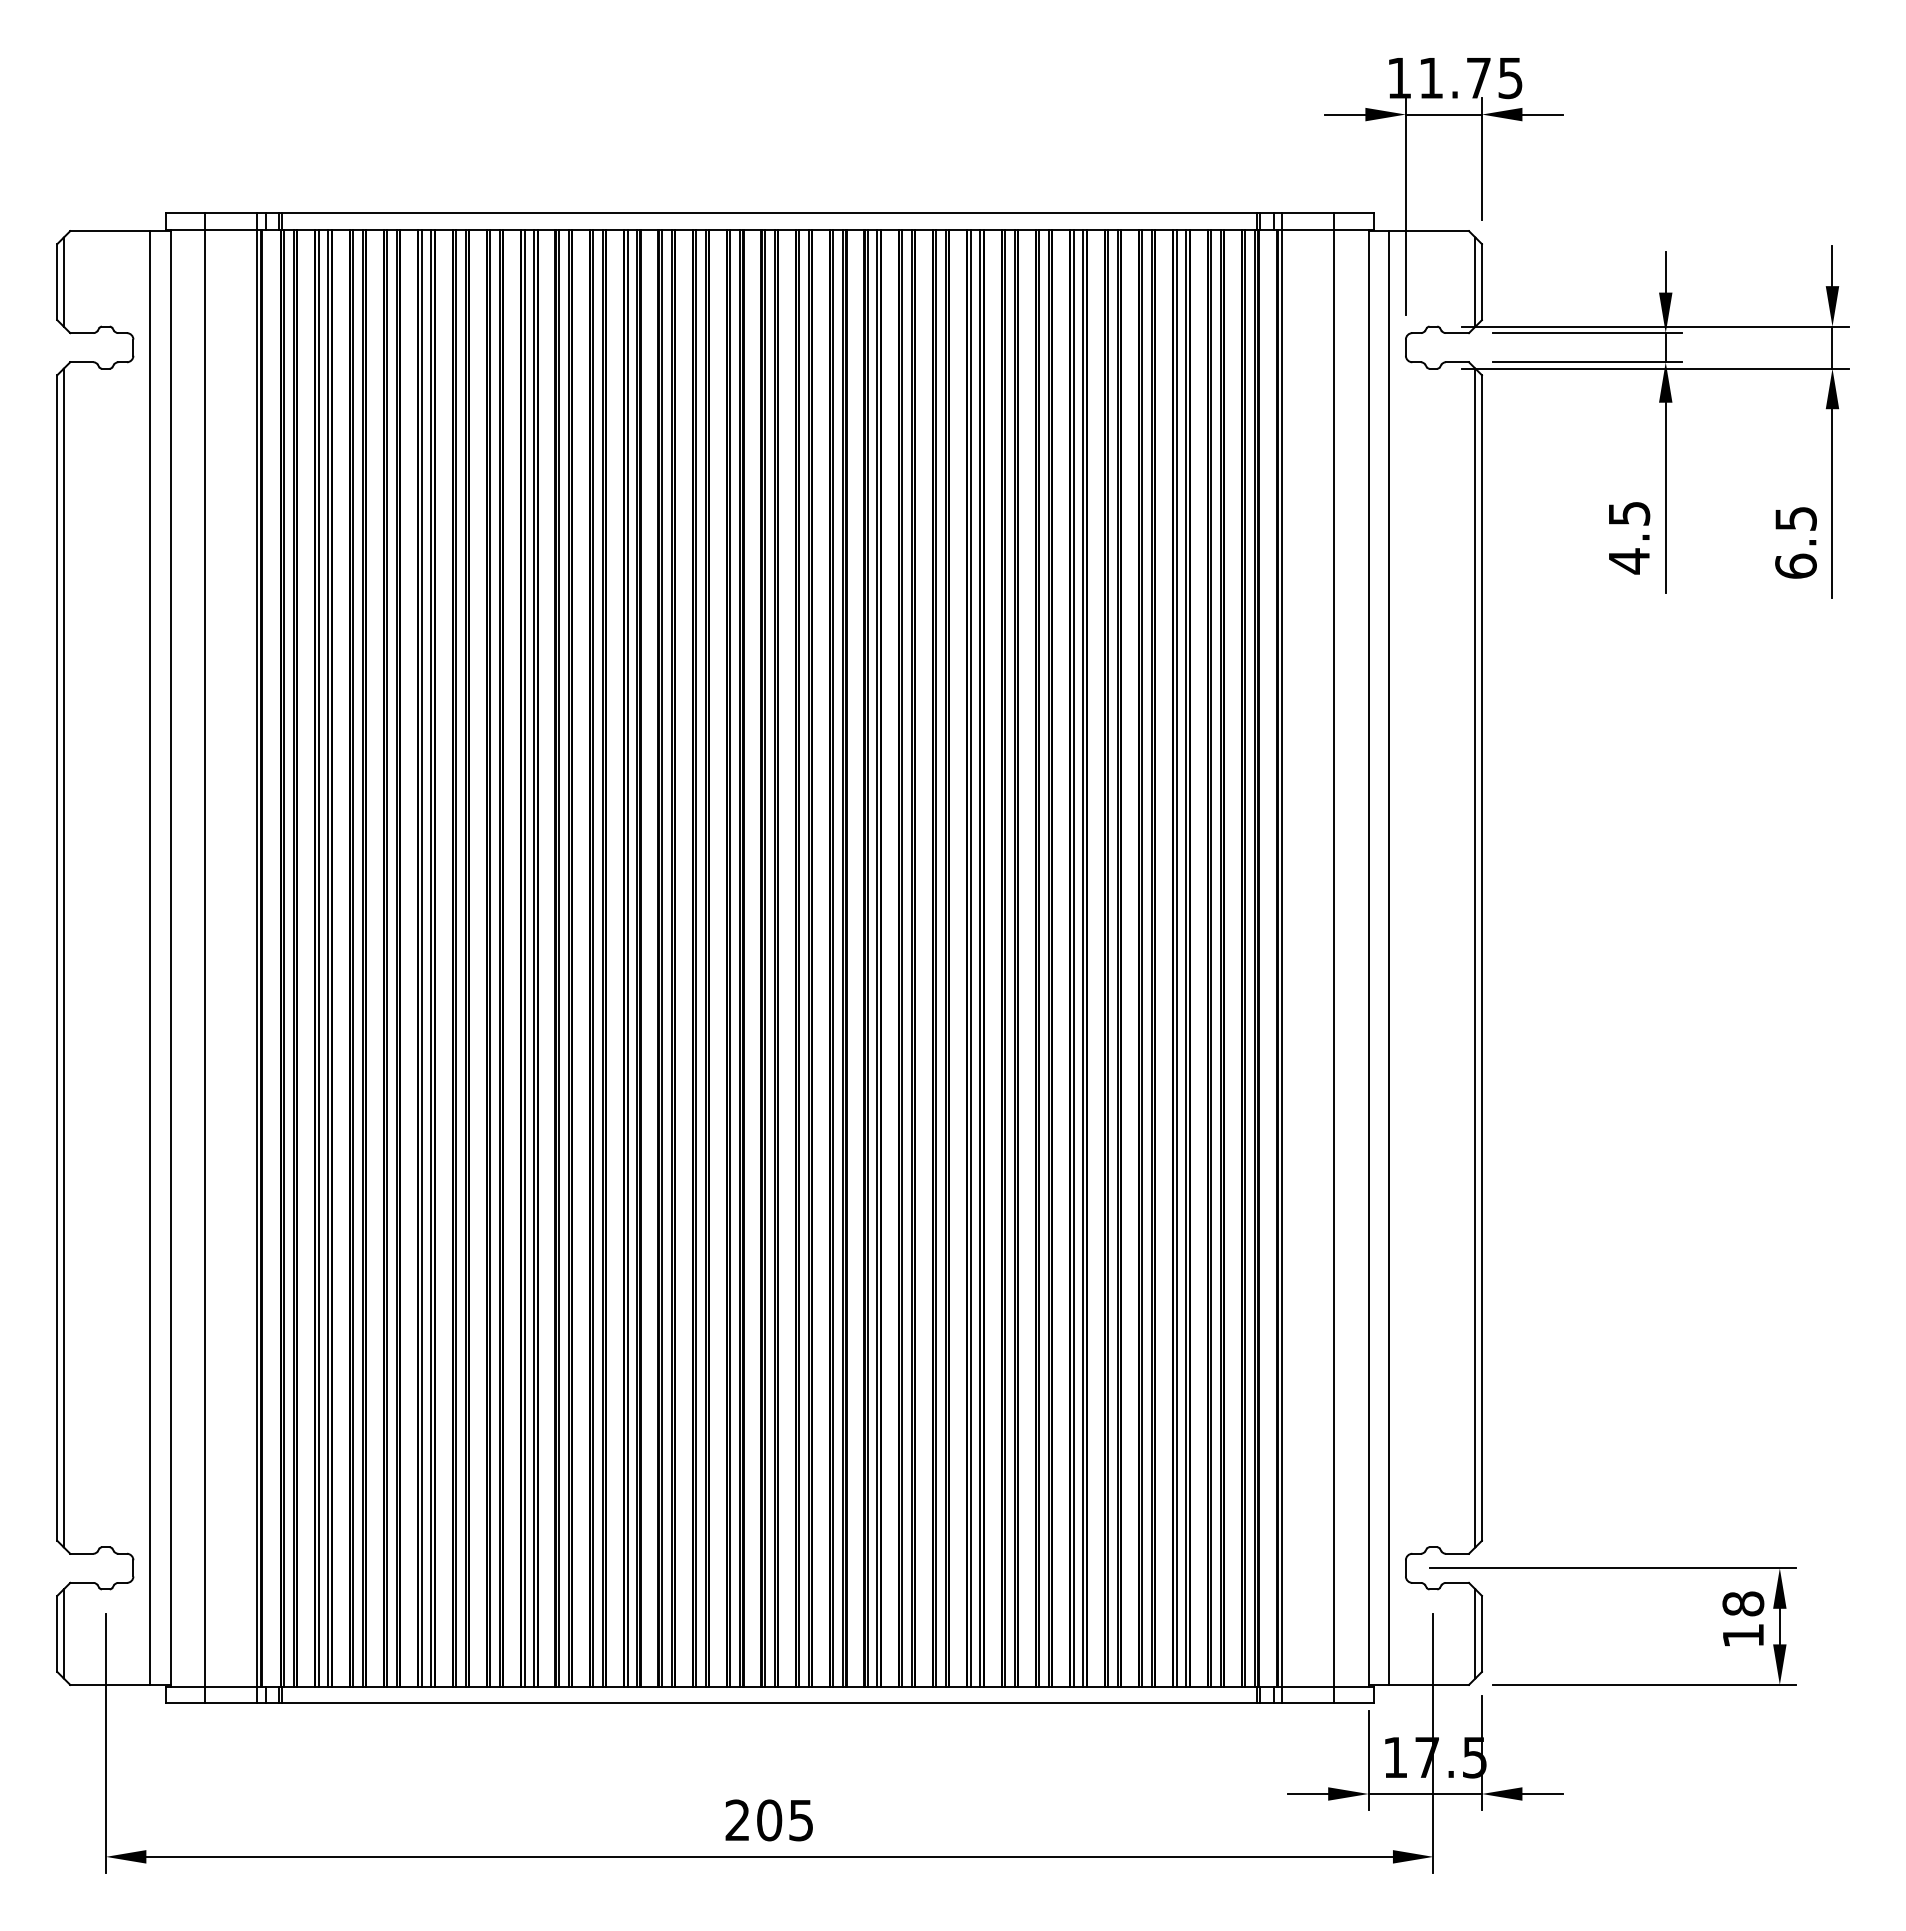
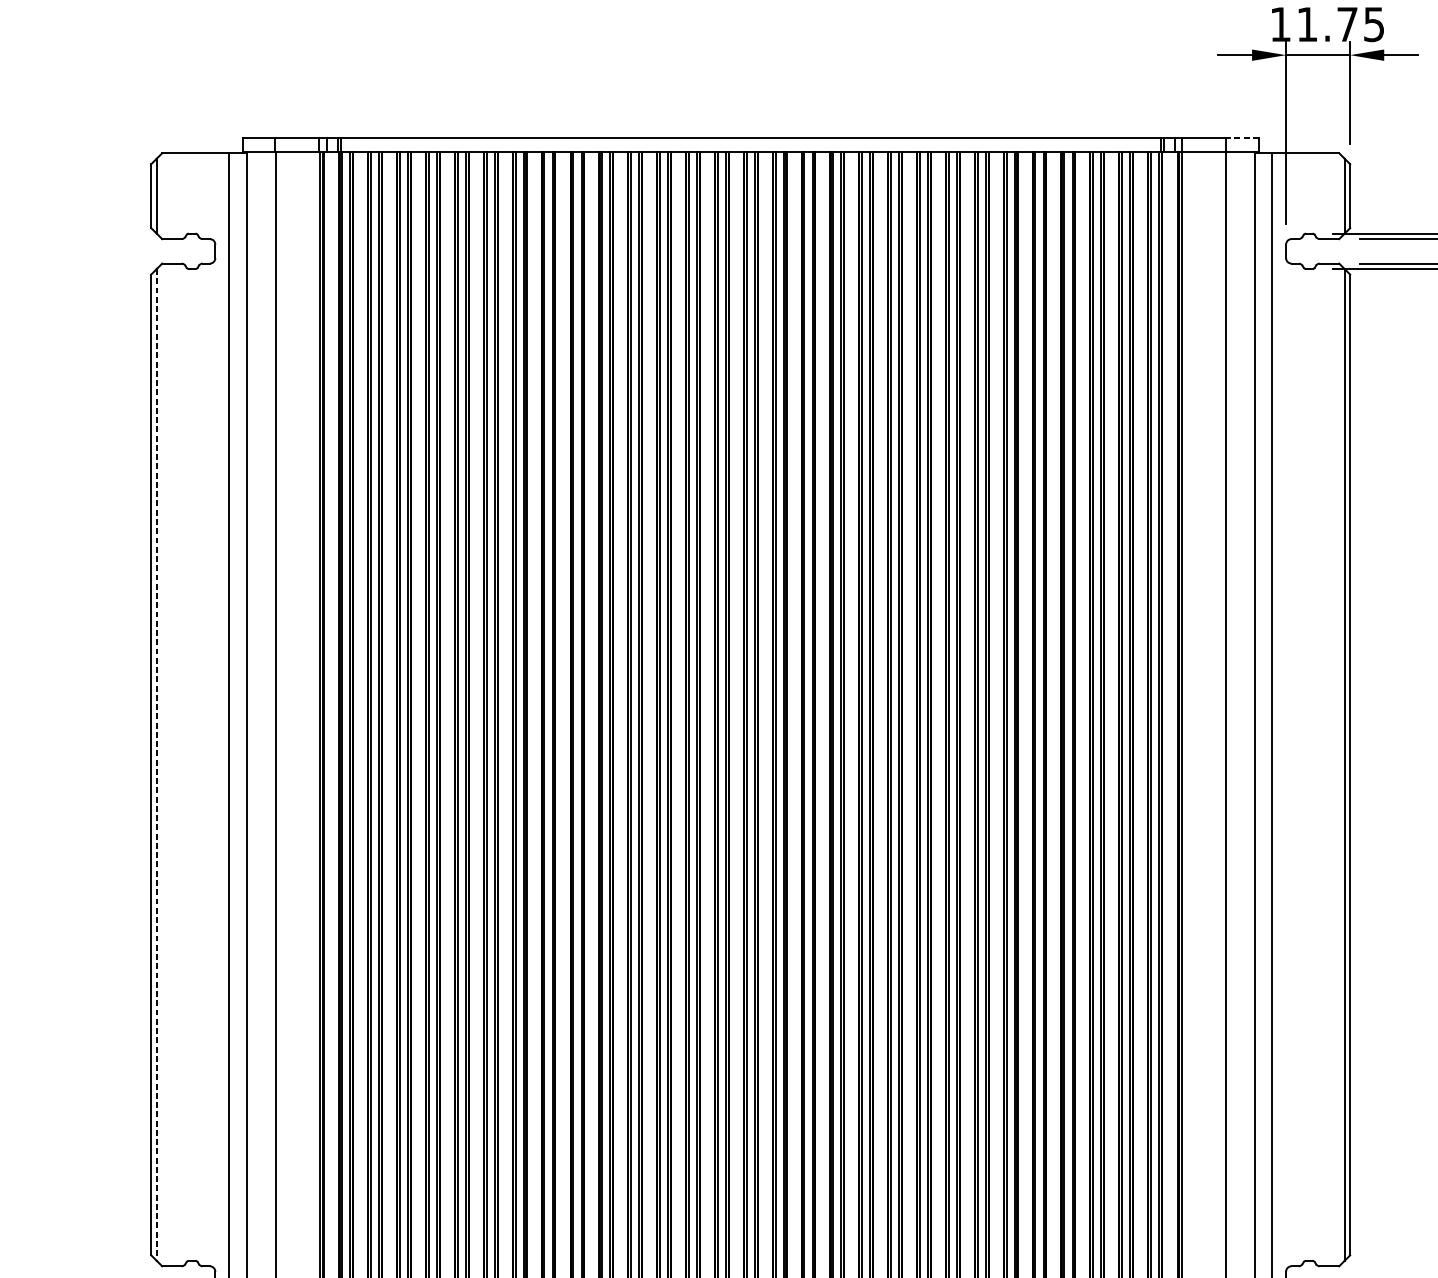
line: (1353, 213) -> (1242, 138), solid -> dashed
line: (63, 958) -> (156, 765), solid -> dashed

